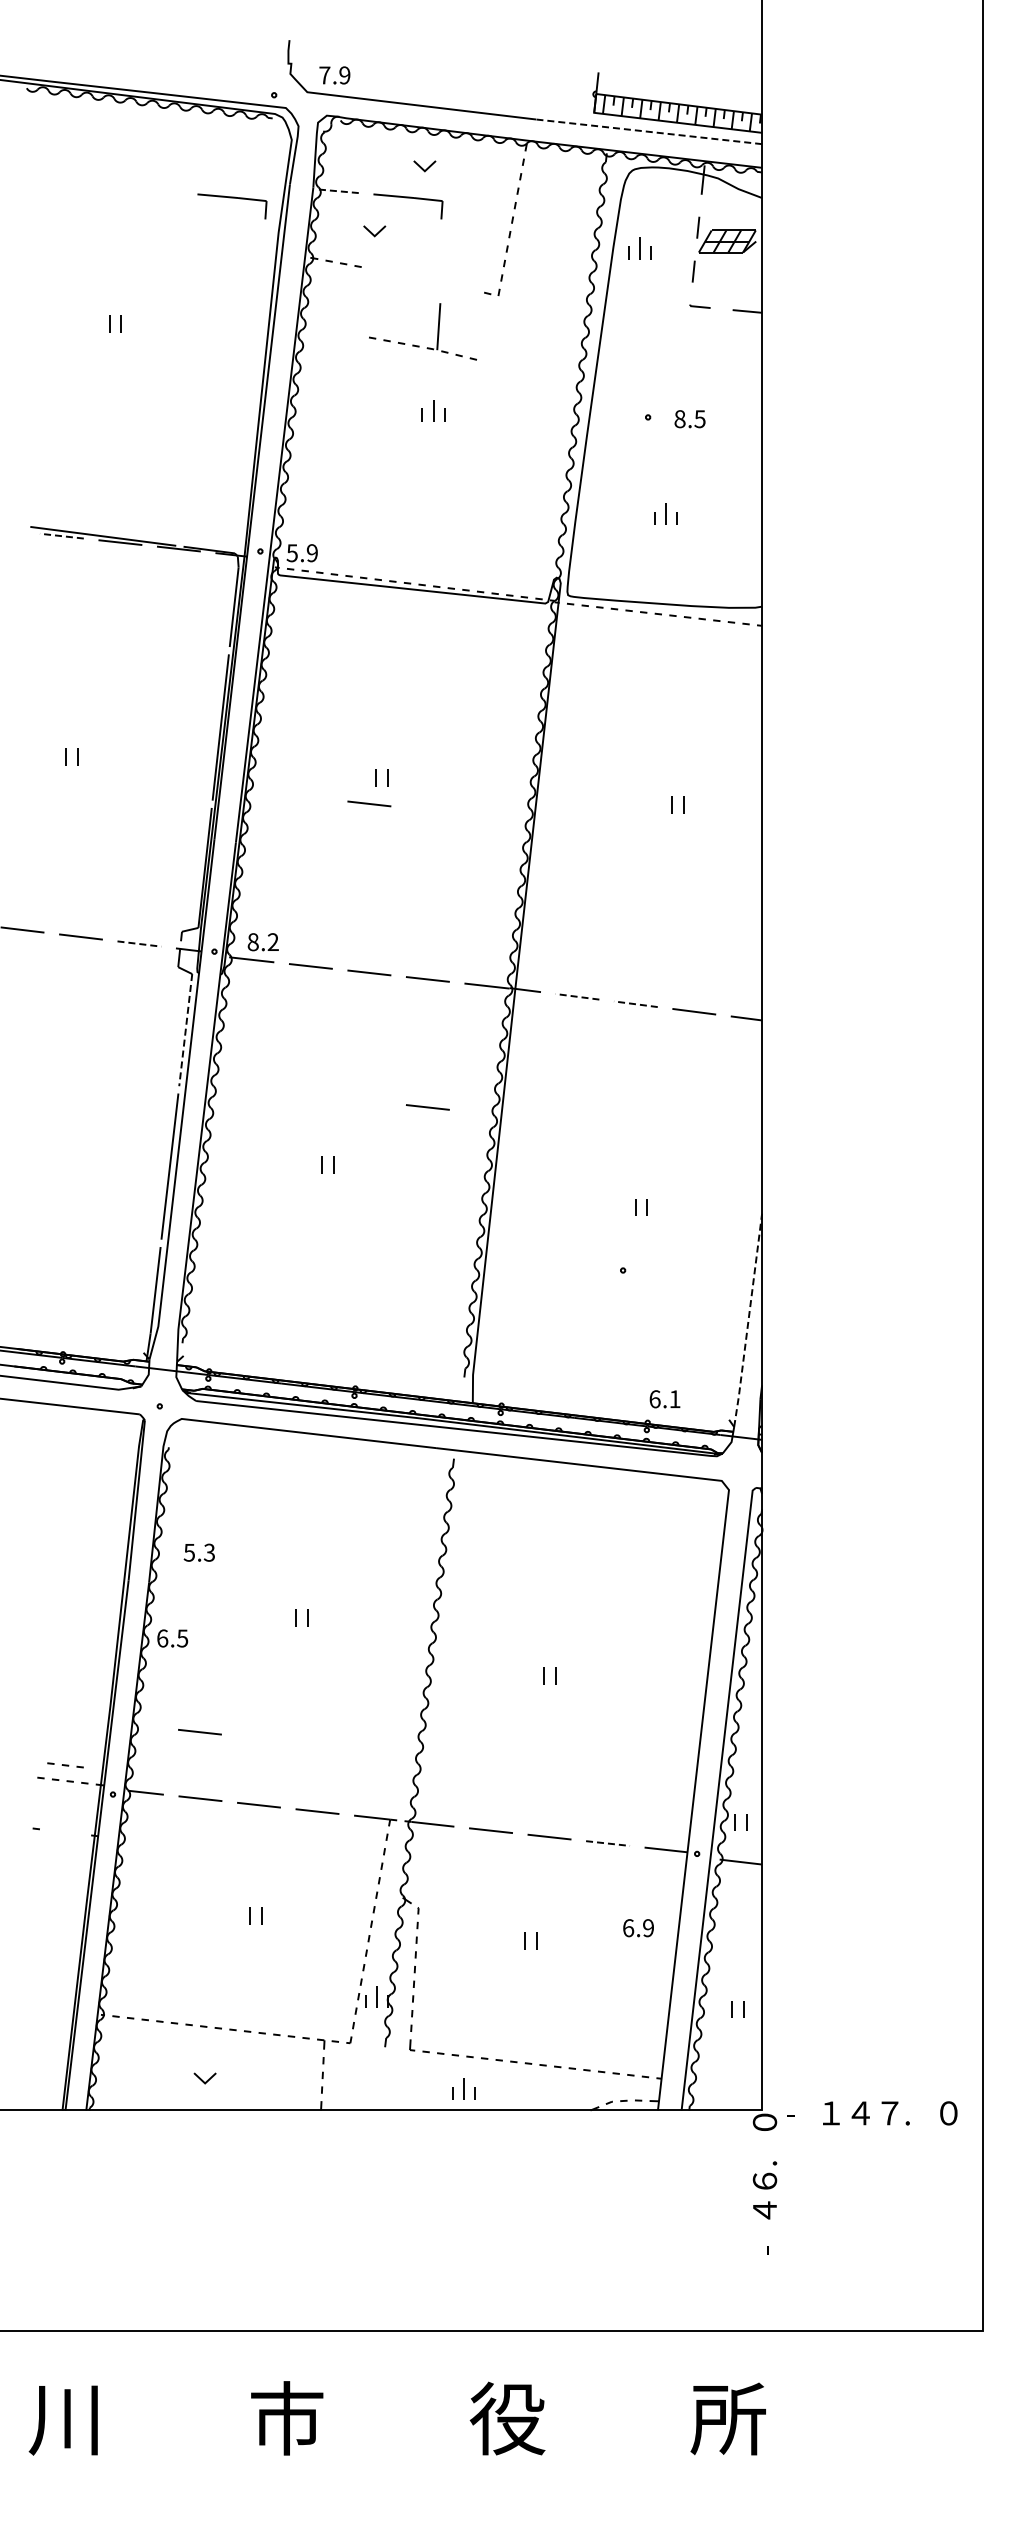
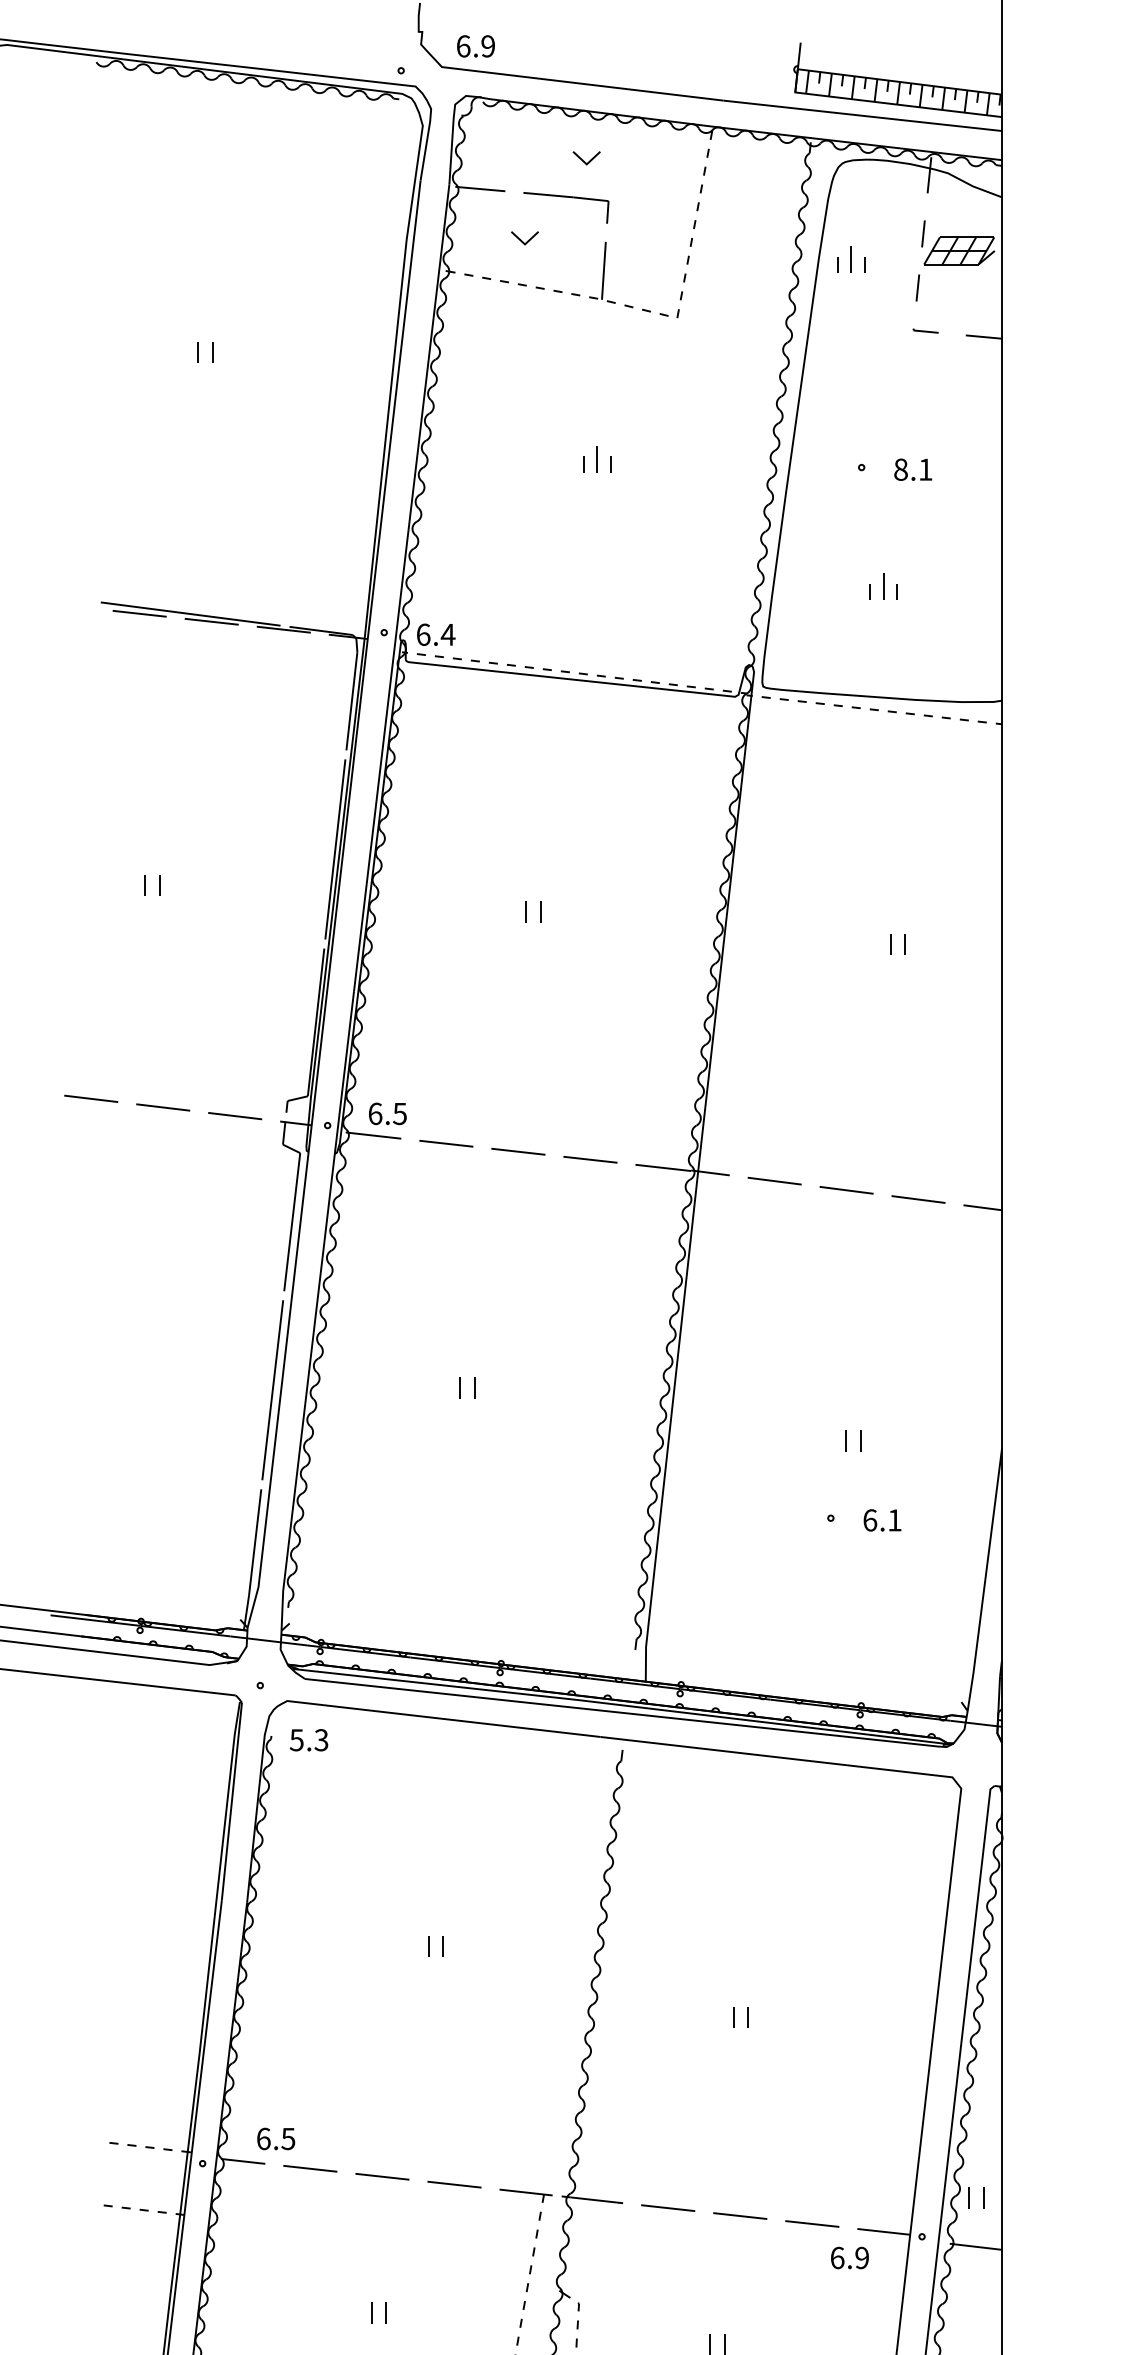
text: (324, 75) -> (463, 46), 7.9 -> 6.9
line: (649, 131) -> (863, 115), dashed -> solid
line: (337, 191) -> (479, 189), dashed -> solid
part: (232, 198) -> (349, 197), removed
part: (419, 345) -> (580, 294), moved
text: (699, 419) -> (924, 470), 8.5 -> 8.1
line: (61, 536) -> (139, 614), dashed -> solid
text: (302, 553) -> (436, 635), 5.9 -> 6.4
line: (369, 803) -> (518, 943), removed
text: (262, 942) -> (386, 1114), 8.2 -> 6.5
line: (139, 944) -> (235, 1116), dashed -> solid
line: (576, 996) -> (773, 1180), dashed -> solid
line: (635, 1004) -> (846, 1190), dashed -> solid
line: (185, 1030) -> (291, 1222), dashed -> solid
line: (427, 1107) -> (589, 1317), removed
line: (748, 1320) -> (985, 1579), dashed -> solid
text: (664, 1399) -> (881, 1520), moved
text: (198, 1552) -> (307, 1739), moved
text: (172, 1638) -> (275, 2138), moved
line: (199, 1732) -> (309, 2087), removed
part: (65, 1765) -> (144, 2210), moved
line: (608, 1843) -> (812, 2223), dashed -> solid
text: (638, 1928) -> (849, 2258), moved

